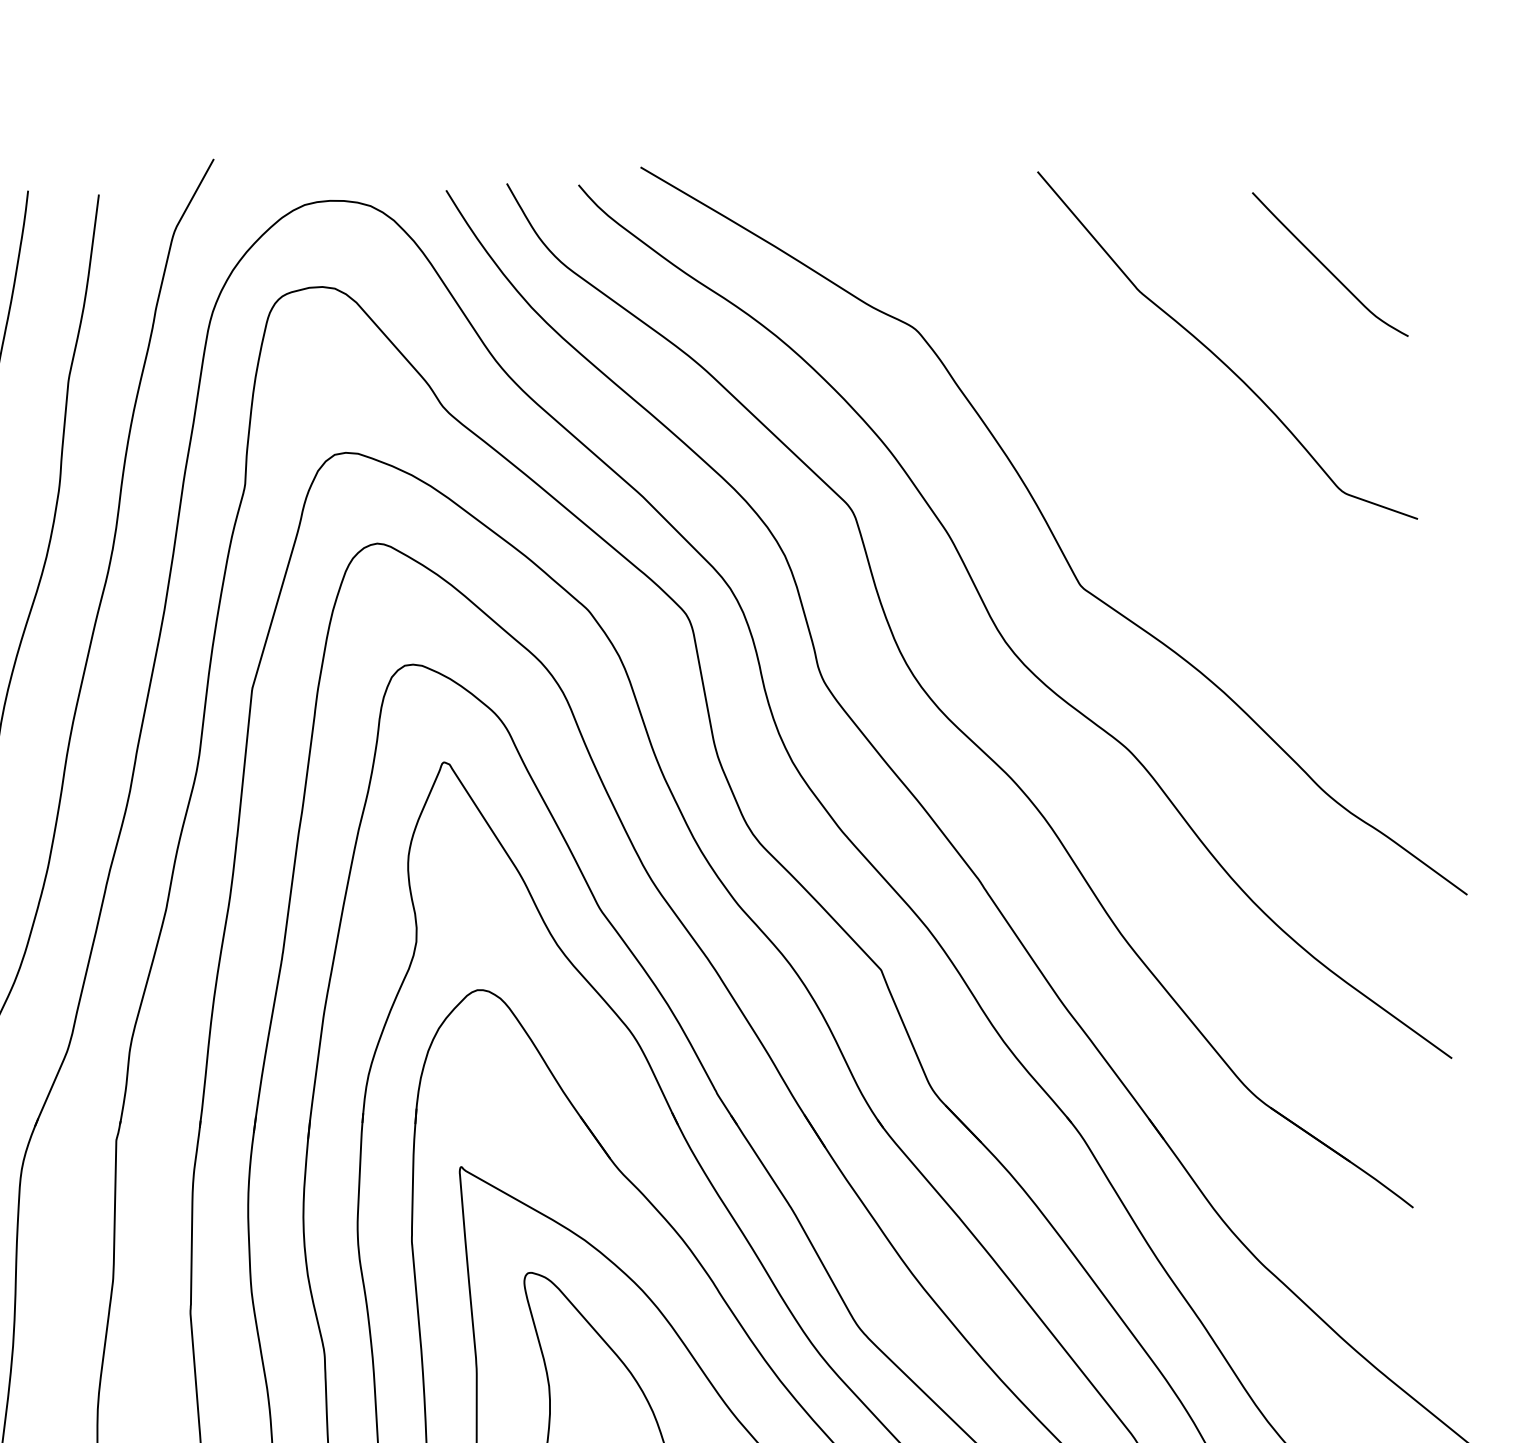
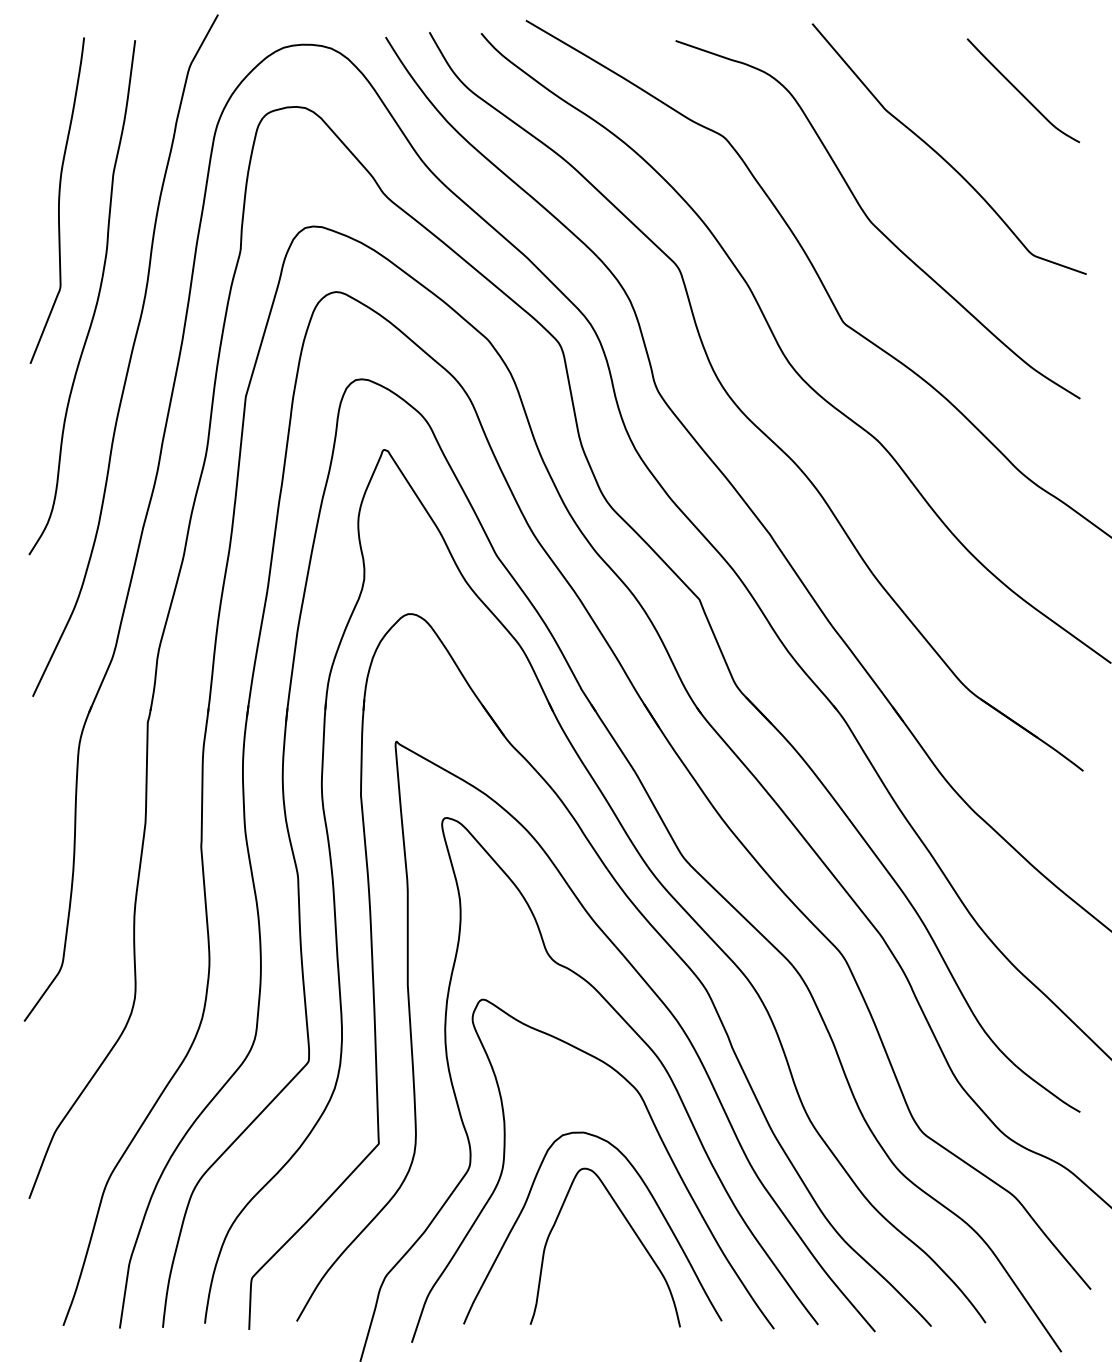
curve: (1122, 448) -> (873, 223), added

